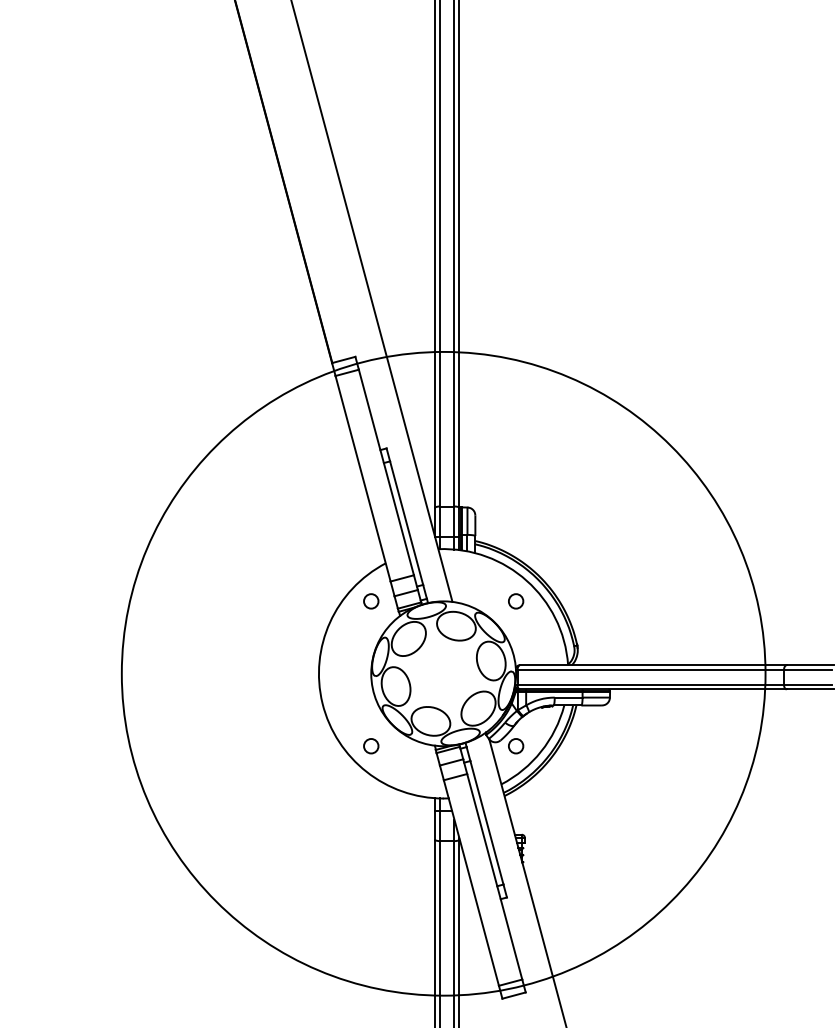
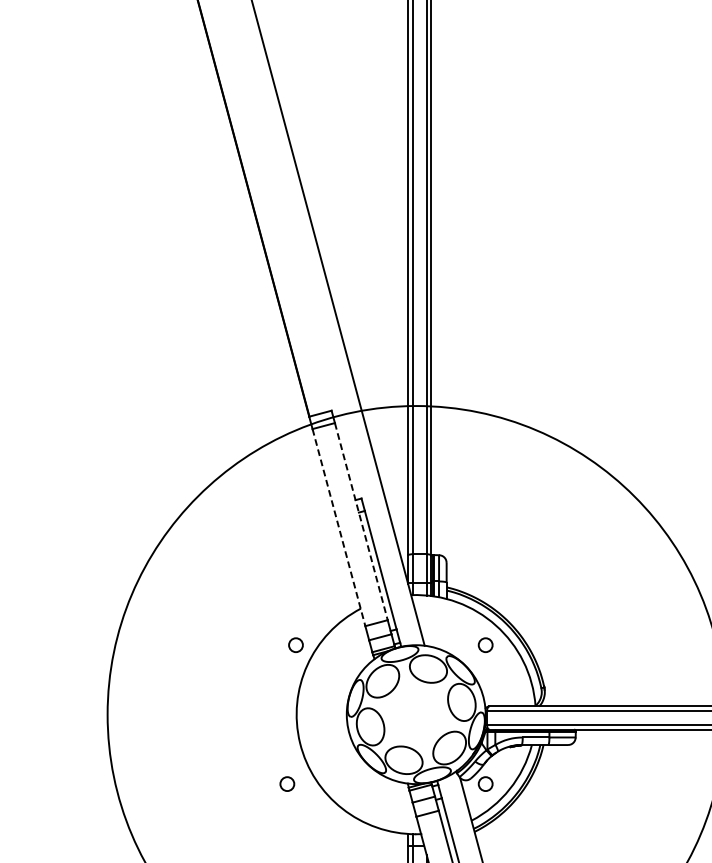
line: (386, 472) -> (361, 521), solid -> dashed
line: (363, 479) -> (339, 528), solid -> dashed
circle: (371, 601) -> (296, 645), moved
circle: (371, 746) -> (287, 784), moved

